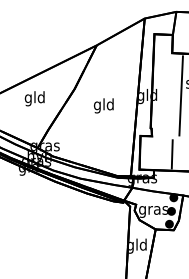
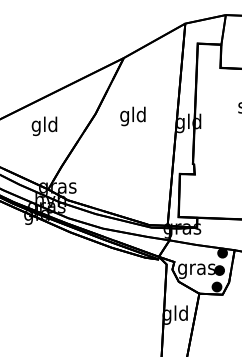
line: (180, 95) -> (231, 122), removed
text: (103, 105) -> (132, 116), moved
line: (172, 154) -> (220, 197), removed

